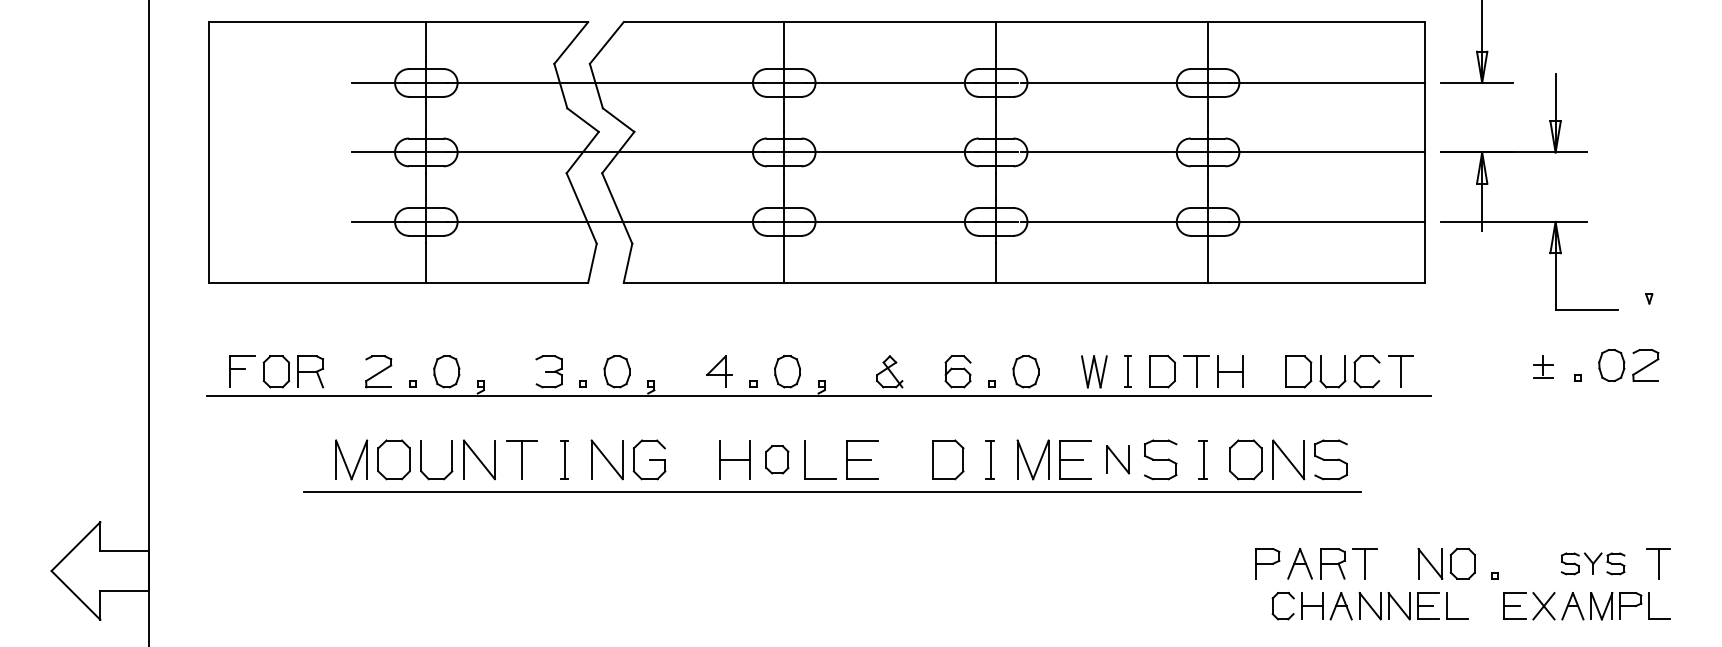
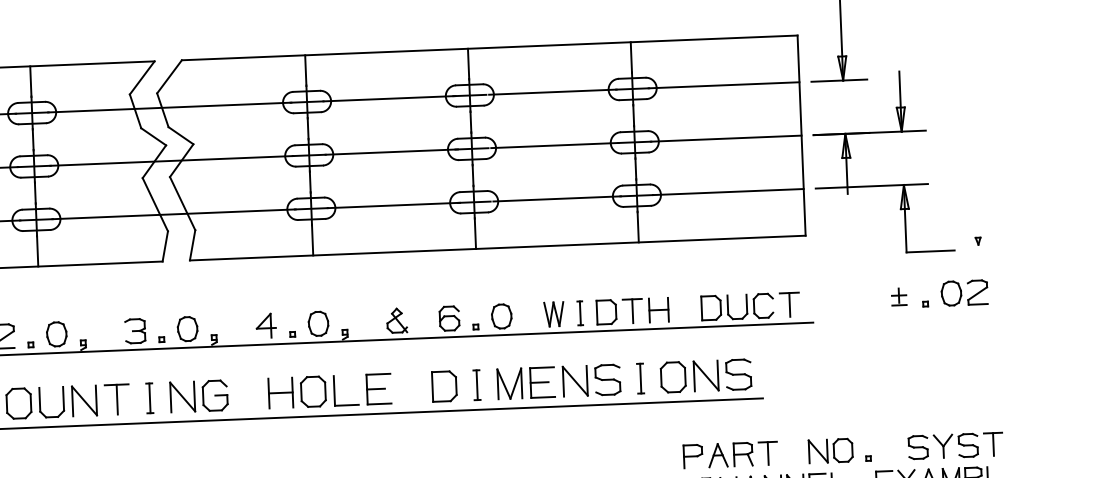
part: (777, 459) -> (313, 391), size x1.43
part: (1117, 459) -> (574, 381), size x1.43
part: (1592, 563) -> (942, 446), size x1.43

